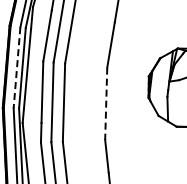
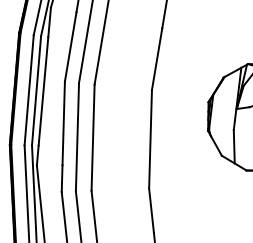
line: (17, 67) -> (29, 89), dashed -> solid
line: (106, 104) -> (150, 140), dashed -> solid

